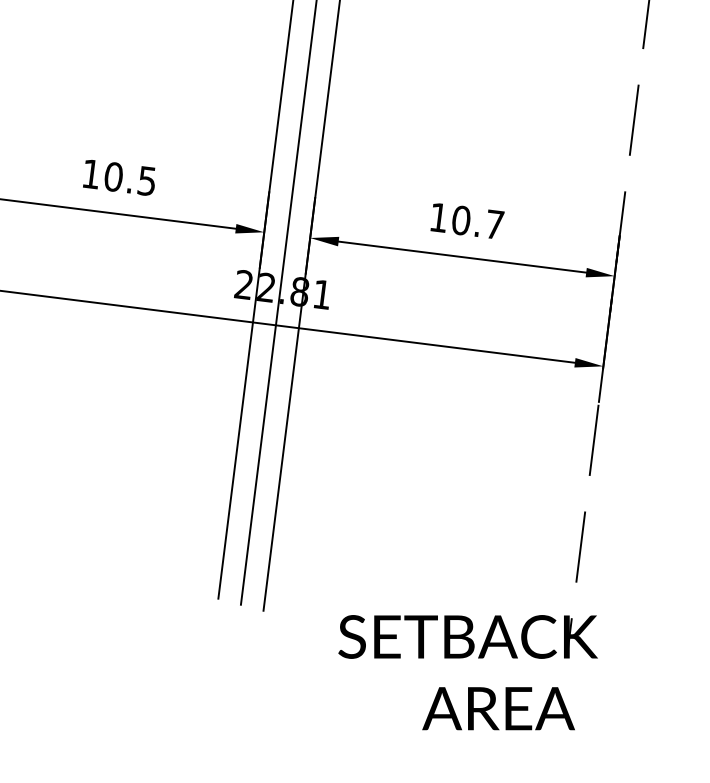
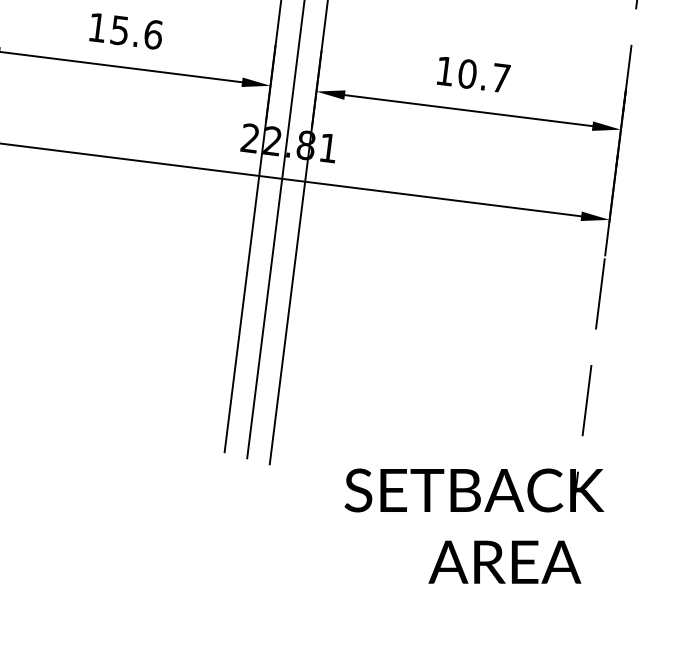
text: (129, 178) -> (135, 32), 10.5 -> 15.6

